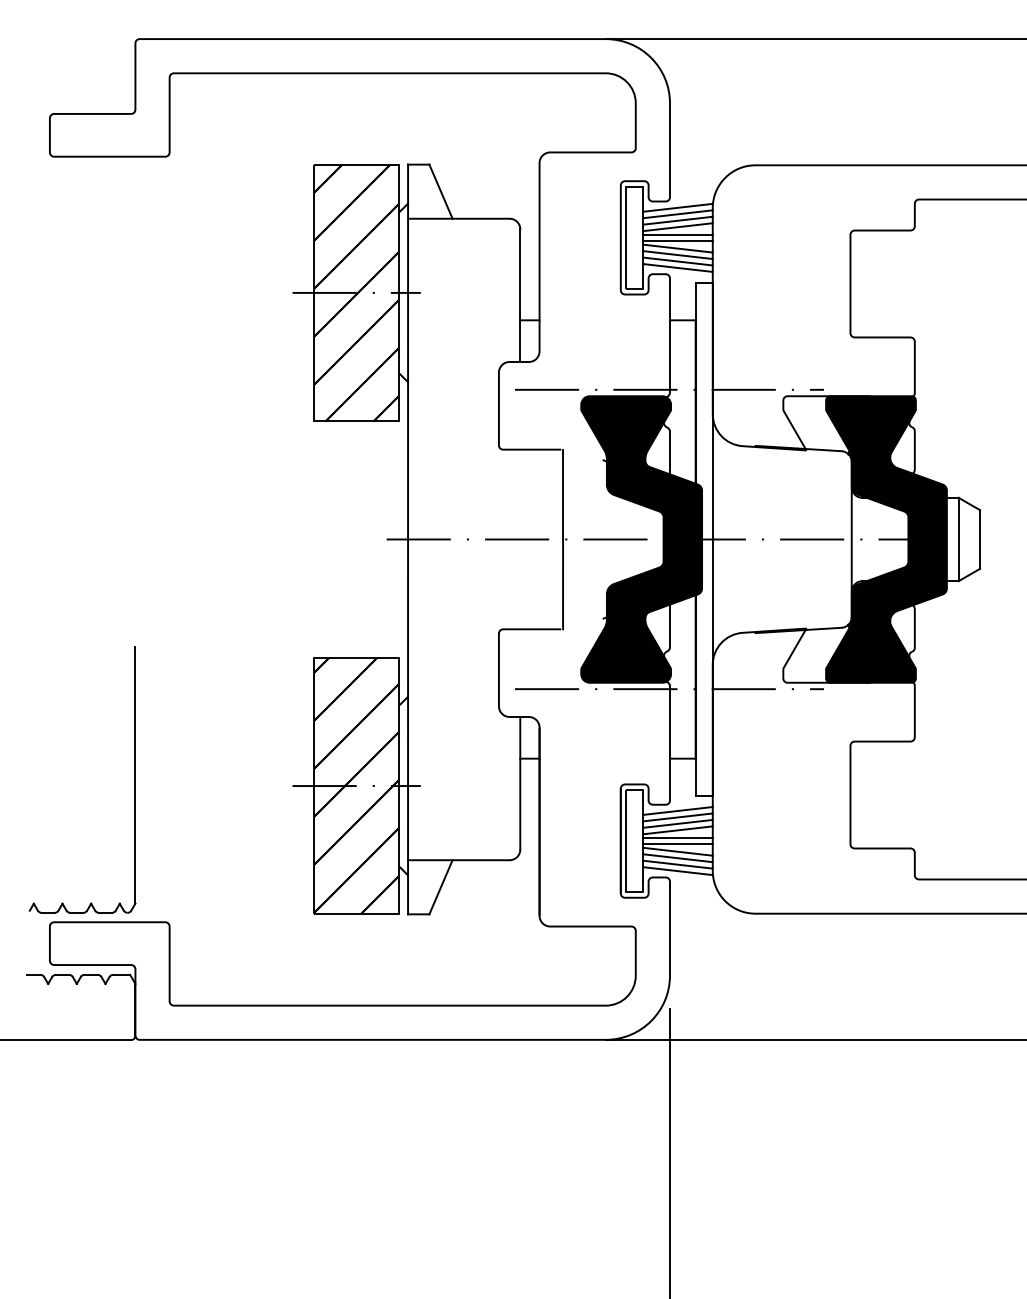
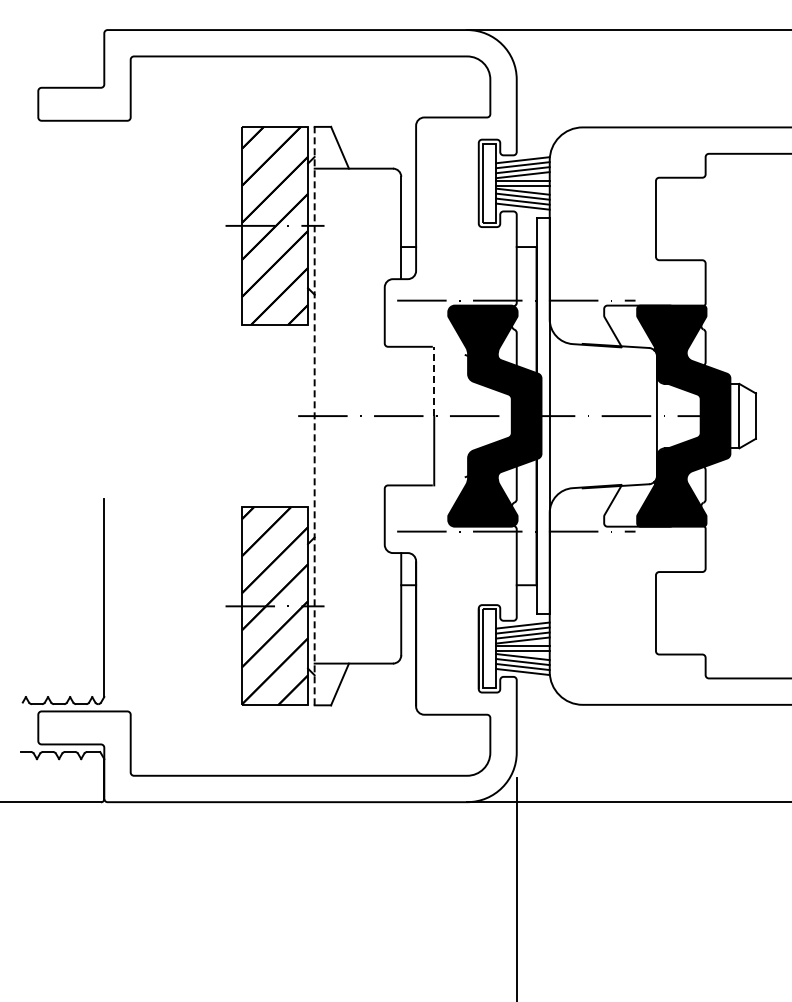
line: (563, 494) -> (434, 381), solid -> dashed
line: (407, 538) -> (314, 415), solid -> dashed

